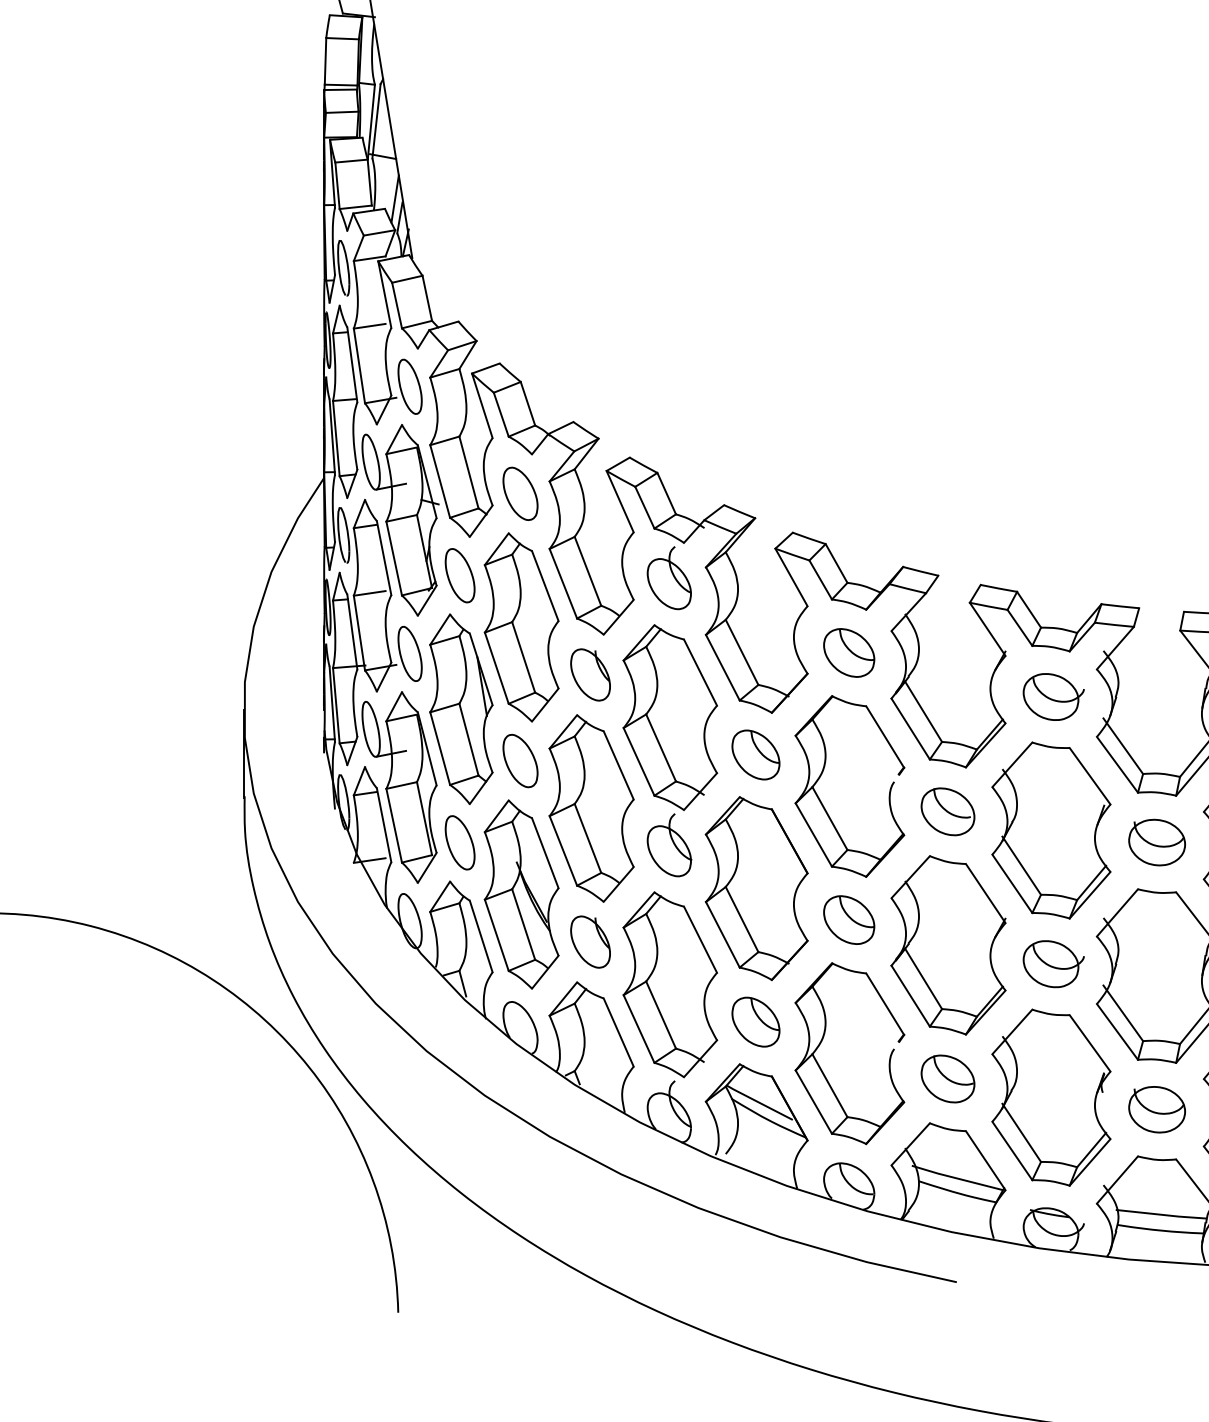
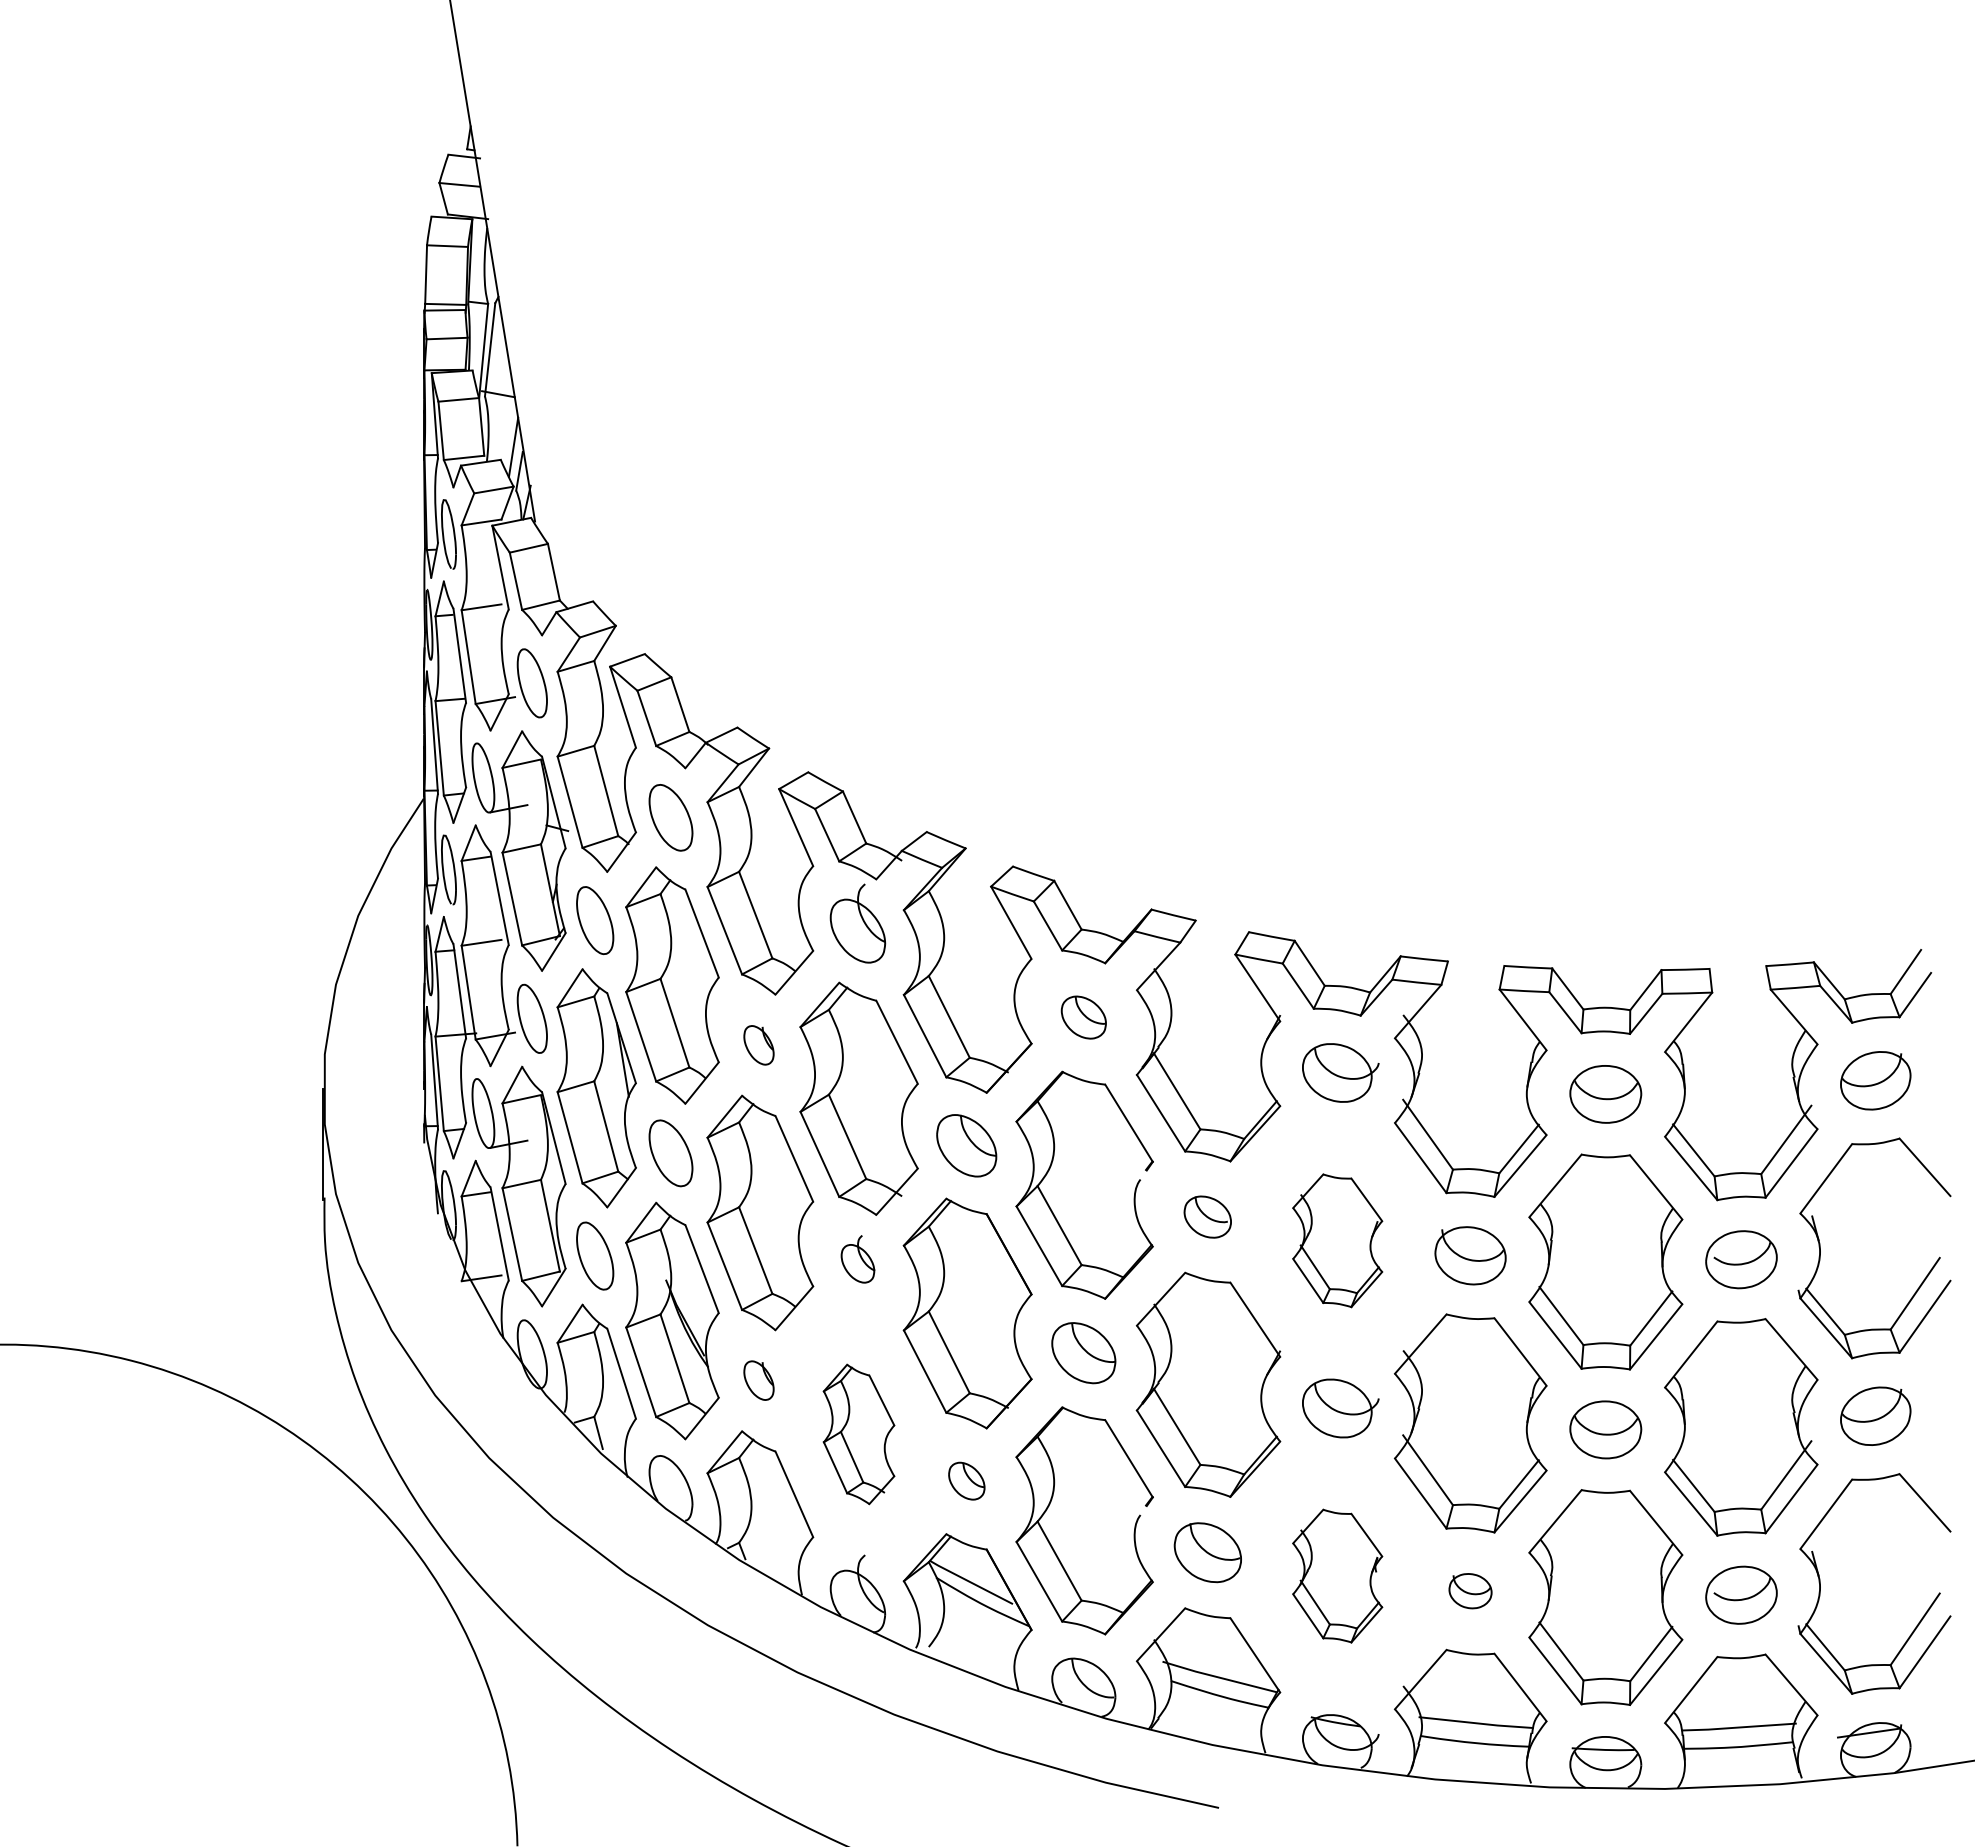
part: (848, 652) -> (1083, 1017), size x0.7
part: (590, 675) -> (758, 1045), size x0.6
part: (947, 811) -> (1207, 1216), size x0.7
part: (1051, 830) -> (1337, 1240), size x0.6
part: (669, 845) -> (857, 1259), size x0.6
part: (590, 941) -> (758, 1380), size x0.6
part: (669, 984) -> (858, 1434), size x0.6
part: (755, 1021) -> (966, 1480), size x0.6
part: (1051, 1097) -> (1337, 1575), size x0.6
part: (1157, 1109) -> (1470, 1590), size x0.6

